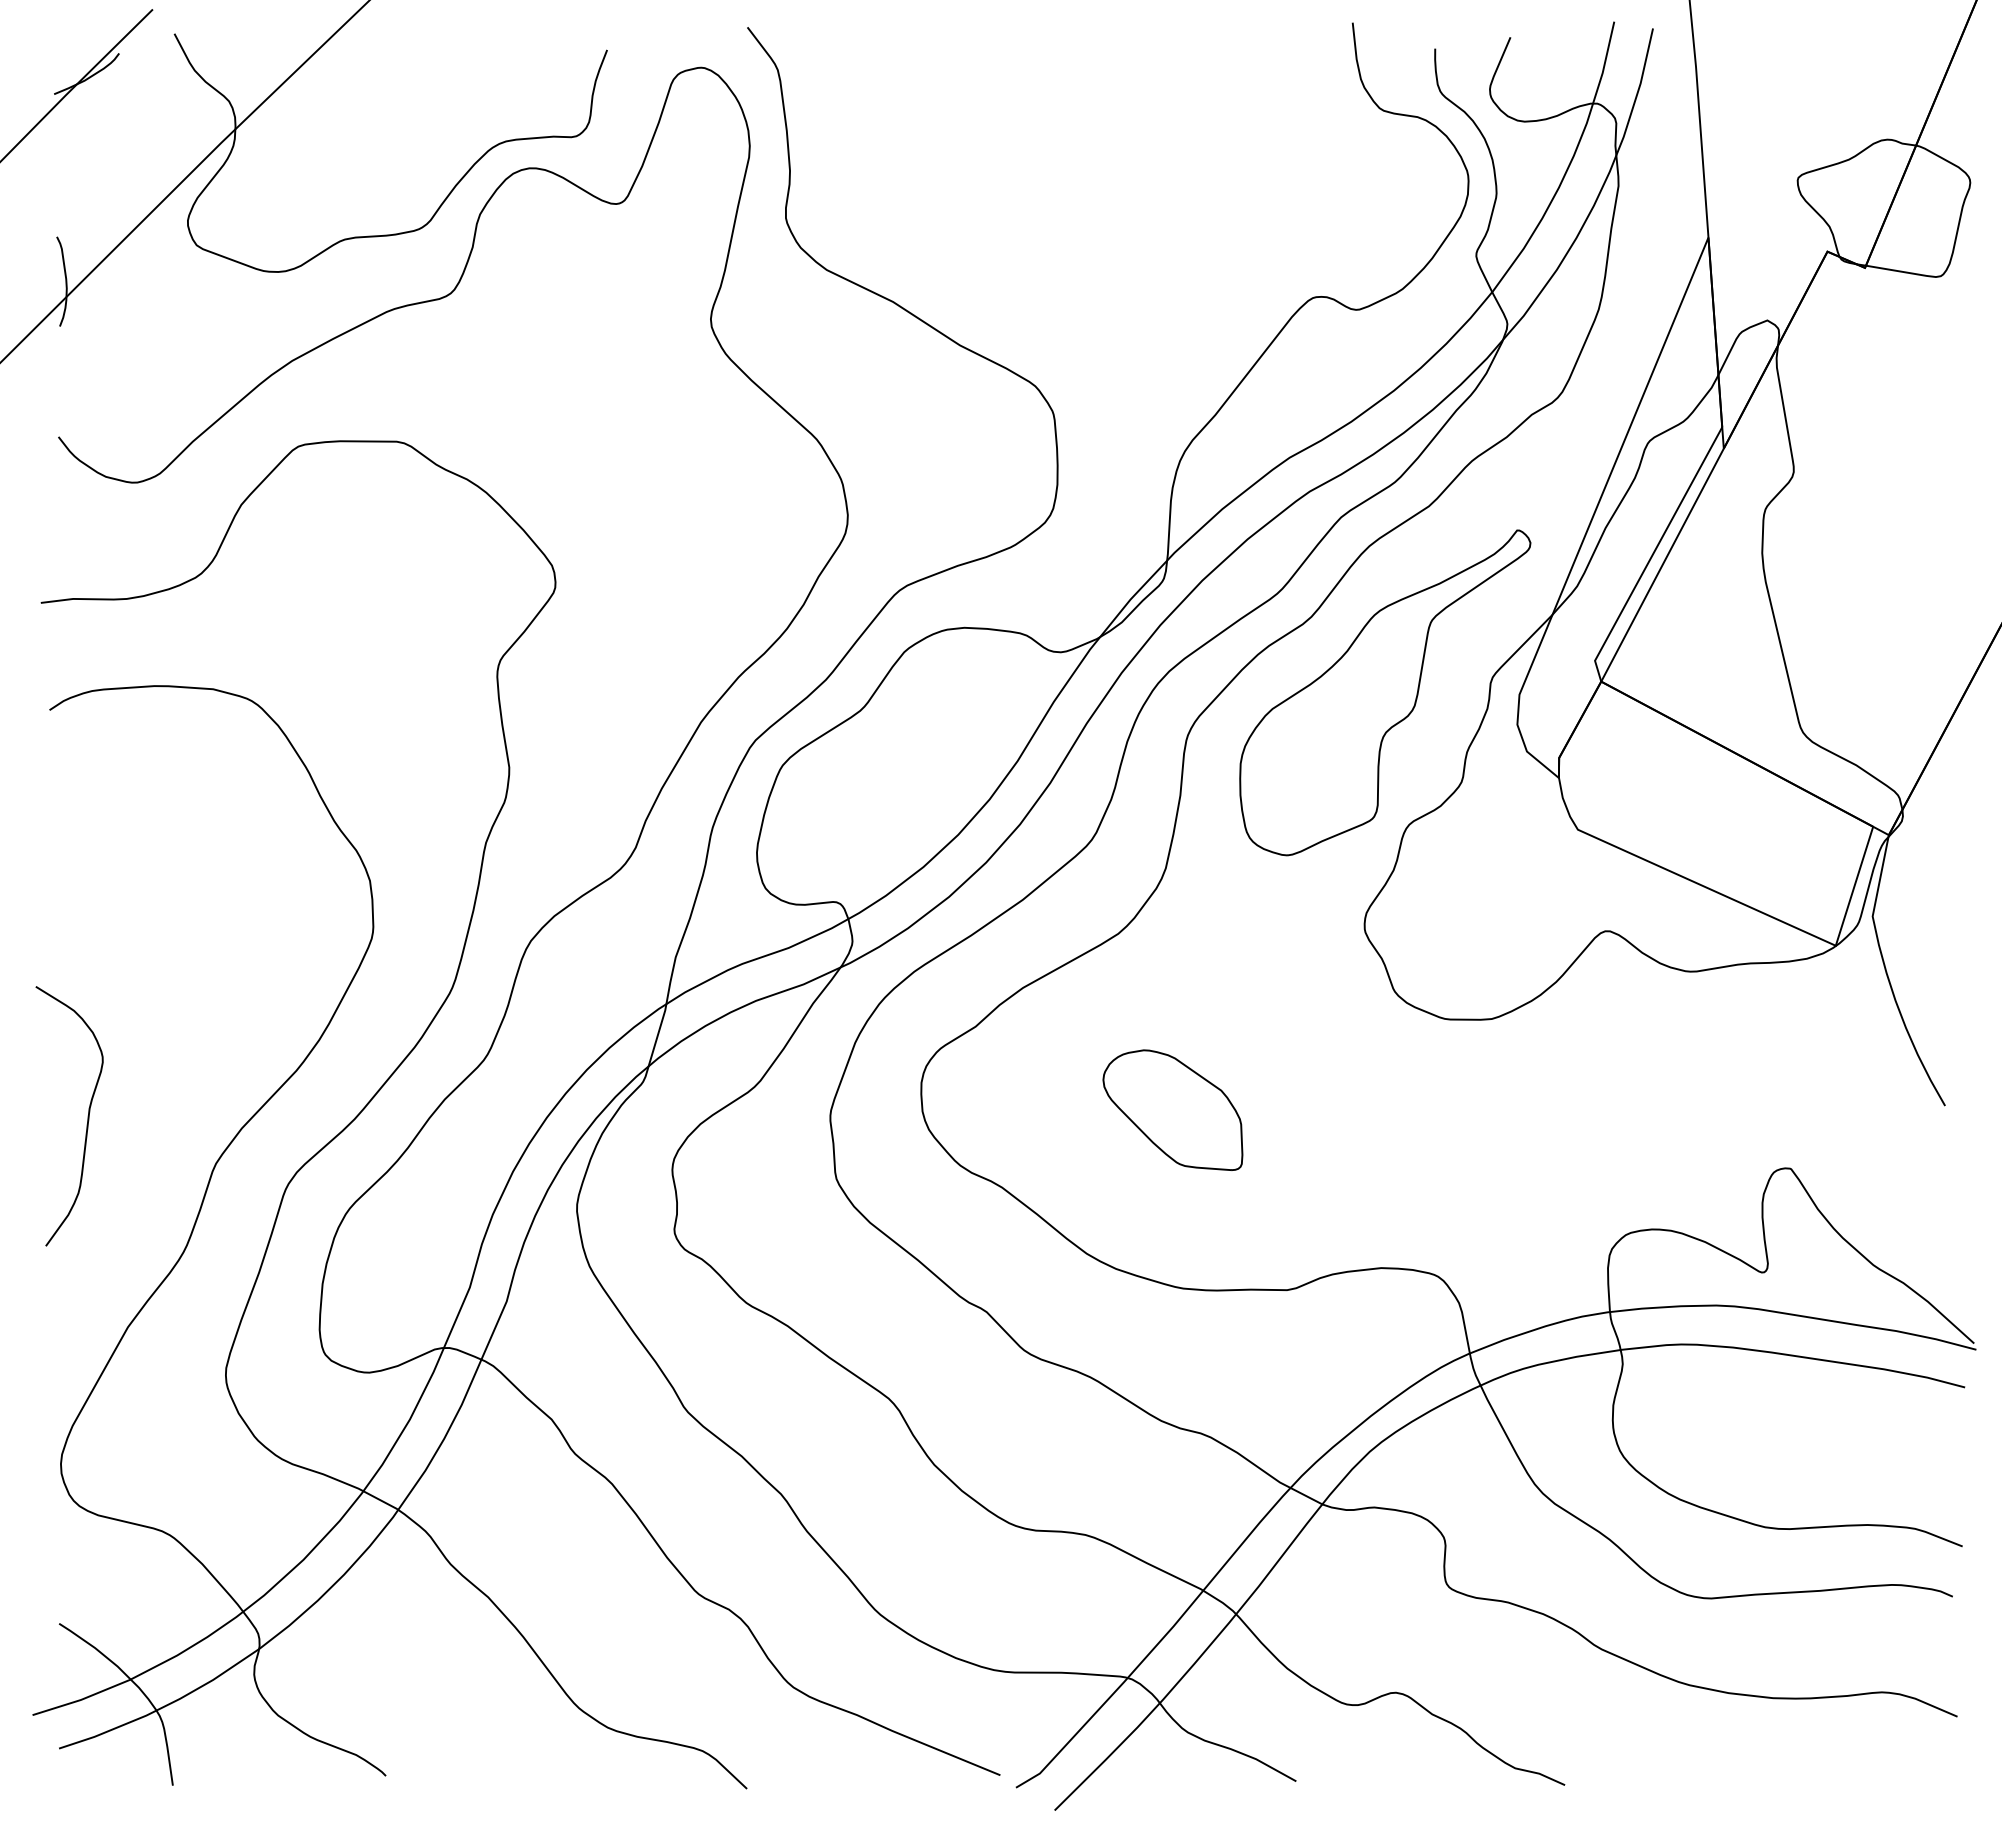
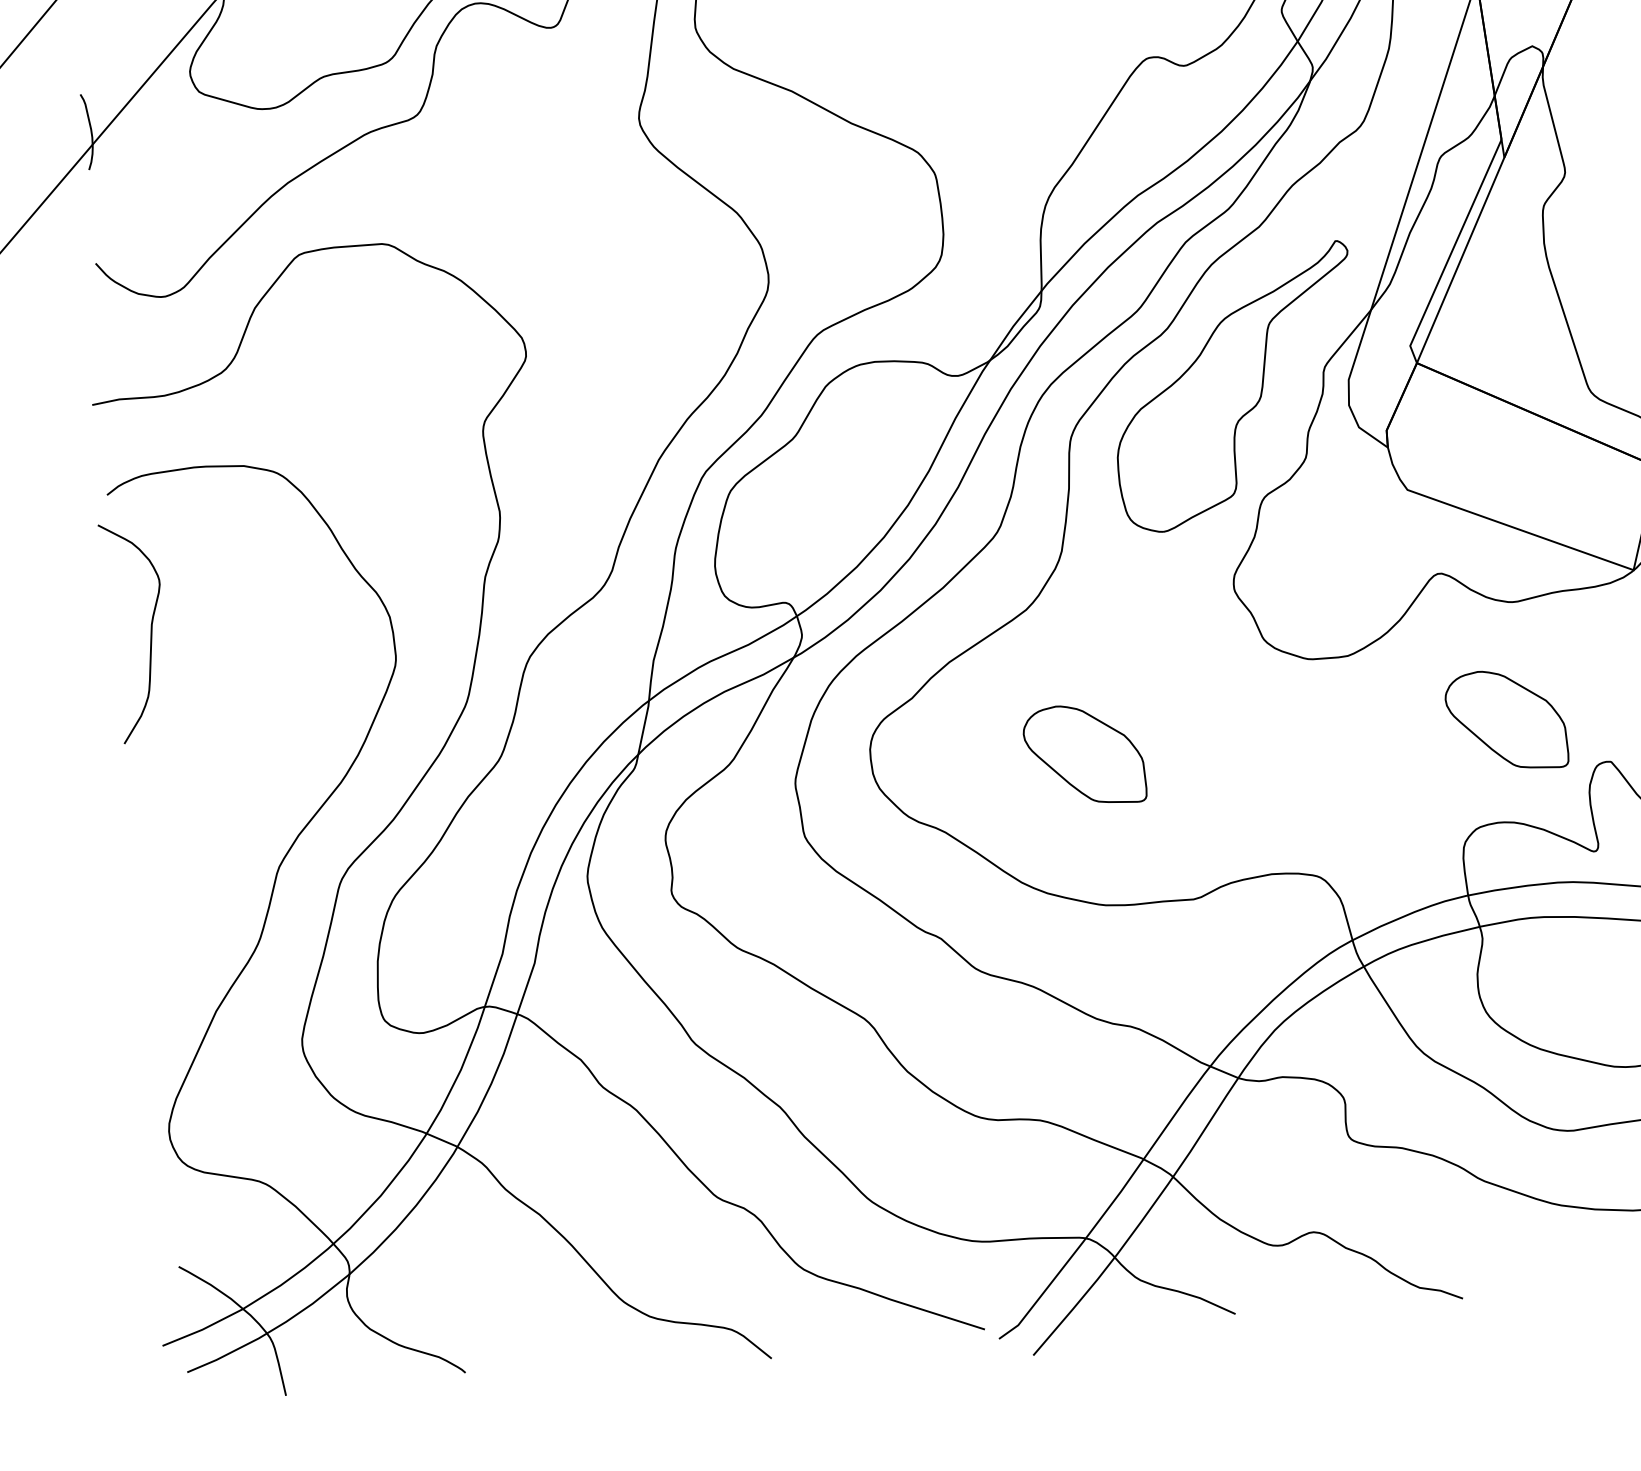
part: (1671, 1109) -> (1506, 719), added
curve: (87, 1116) -> (150, 631), moved

